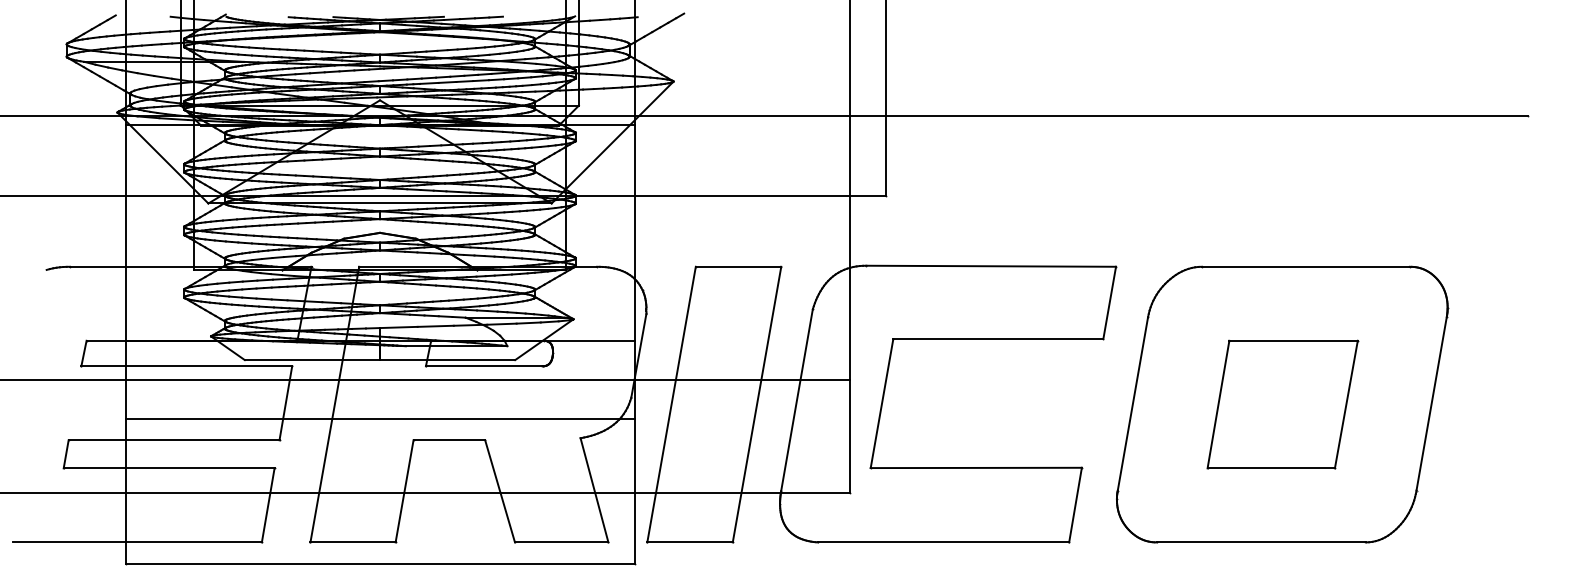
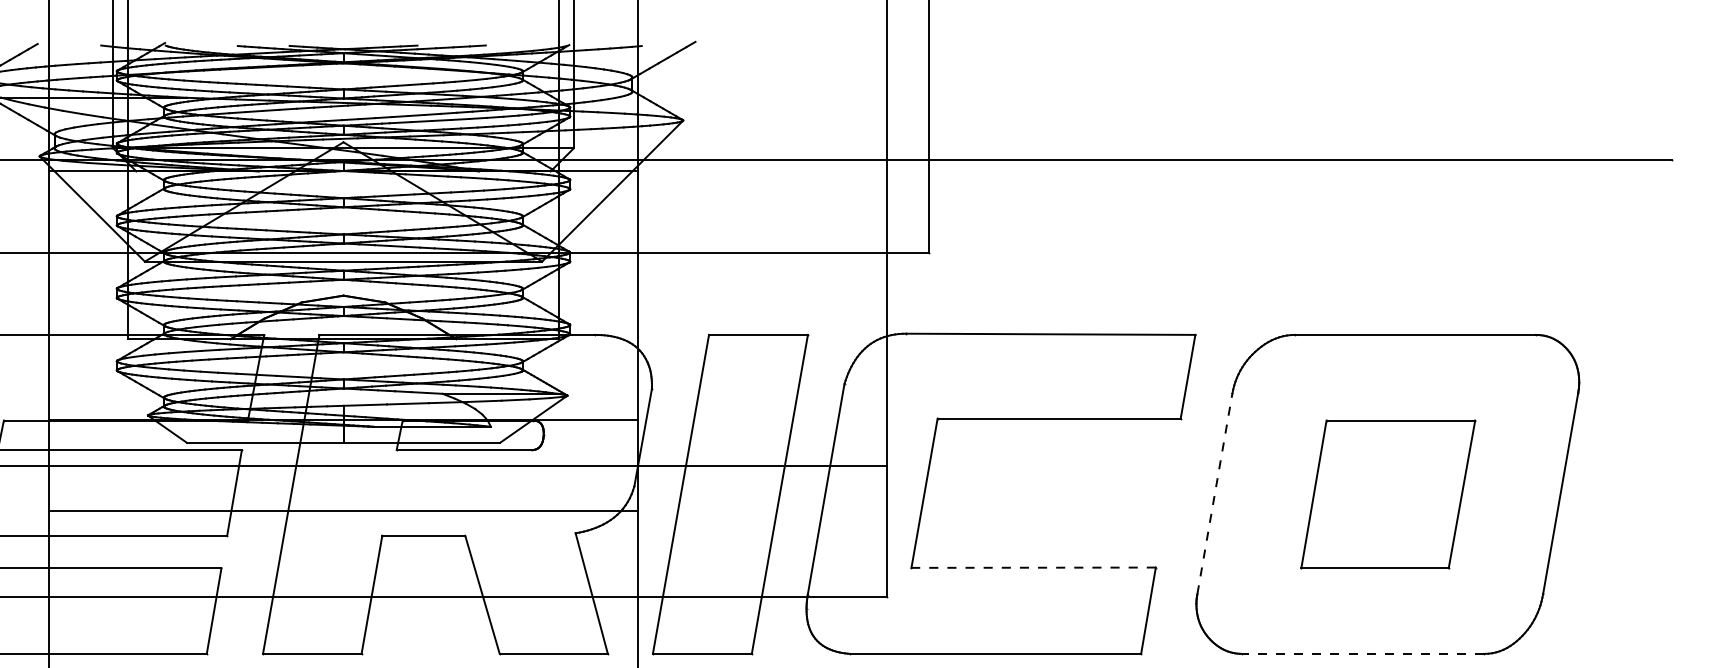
line: (1132, 403) -> (1214, 493), solid -> dashed
line: (976, 467) -> (1033, 567), solid -> dashed
line: (1261, 542) -> (1363, 654), solid -> dashed

